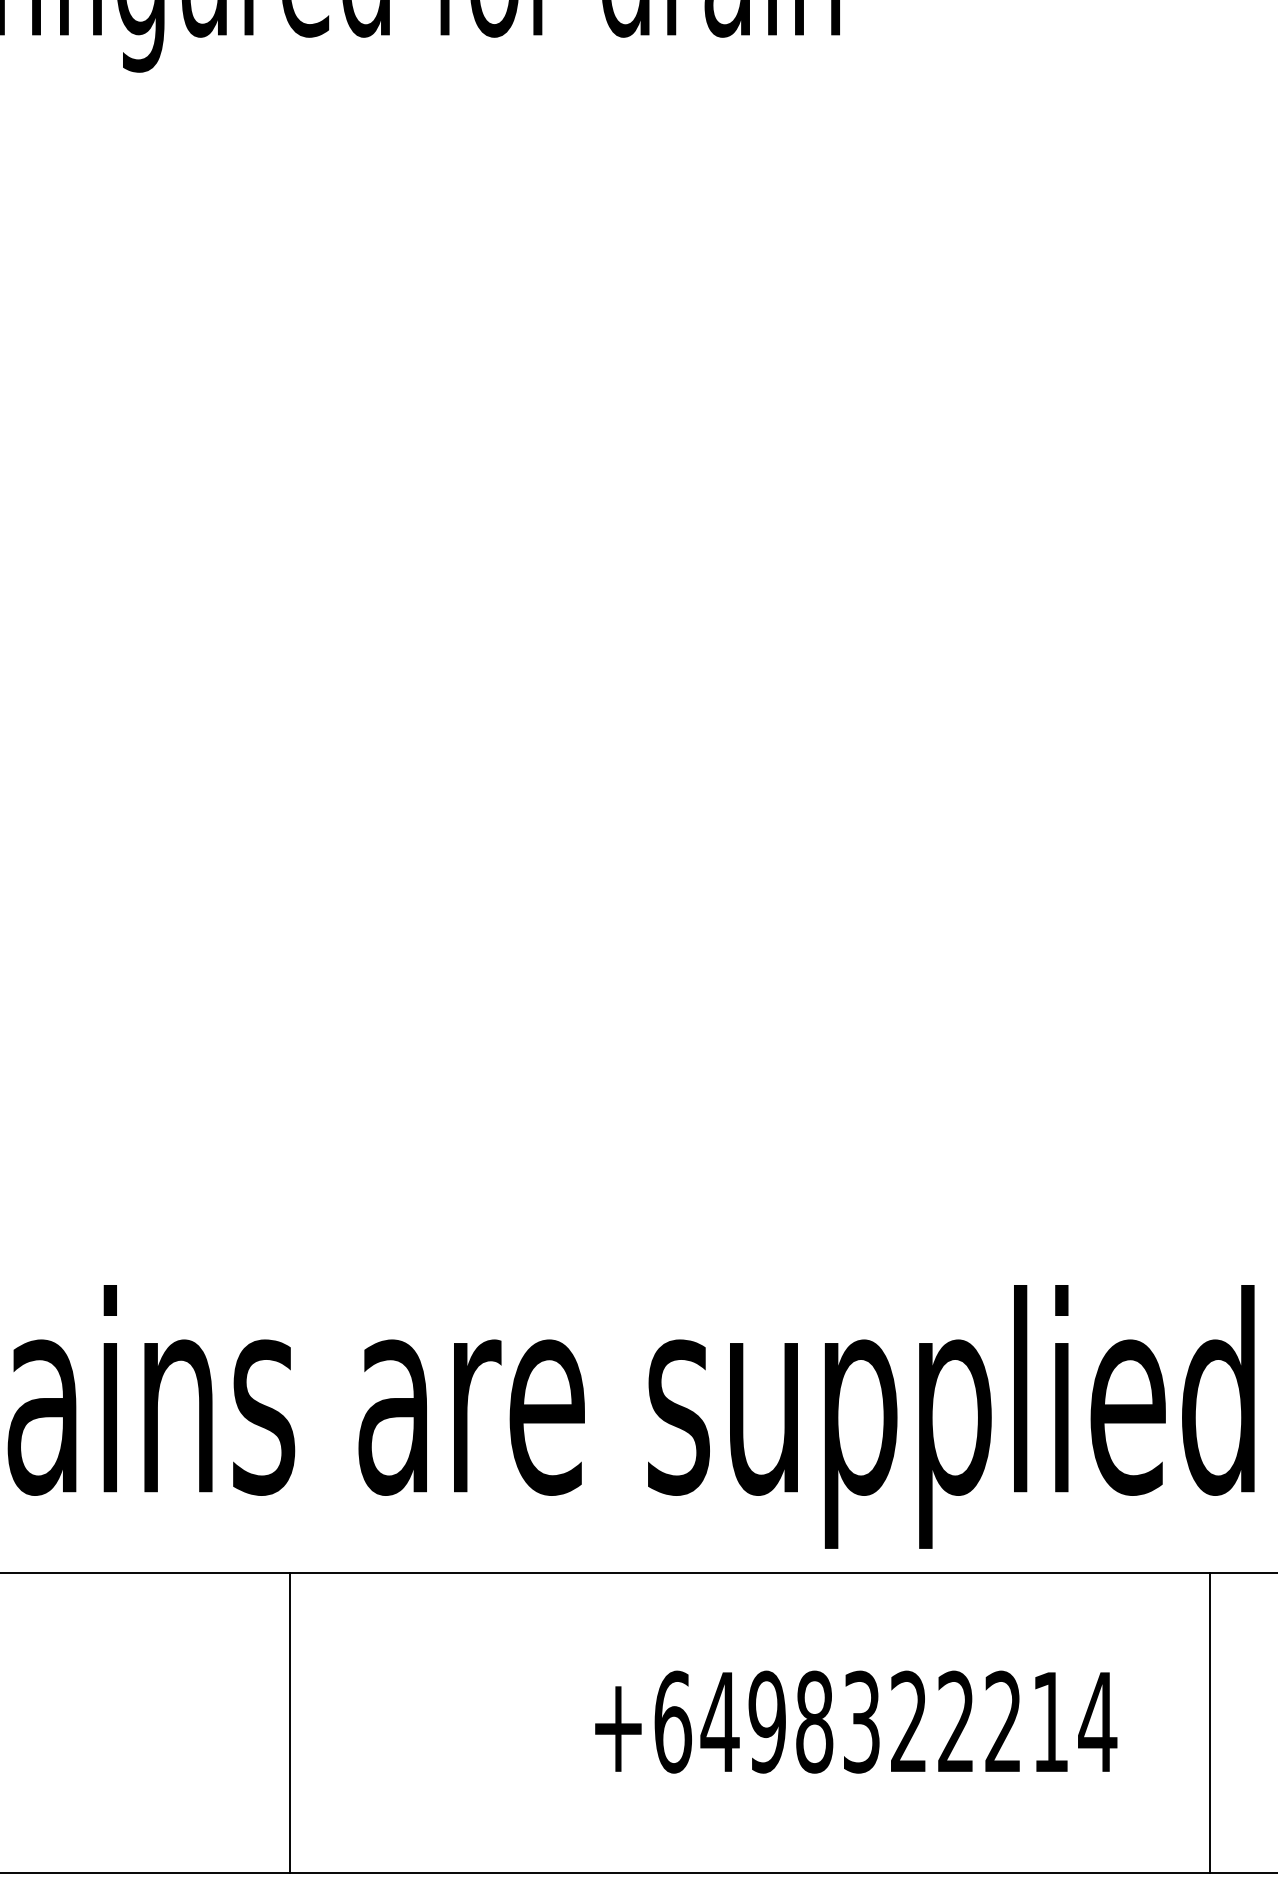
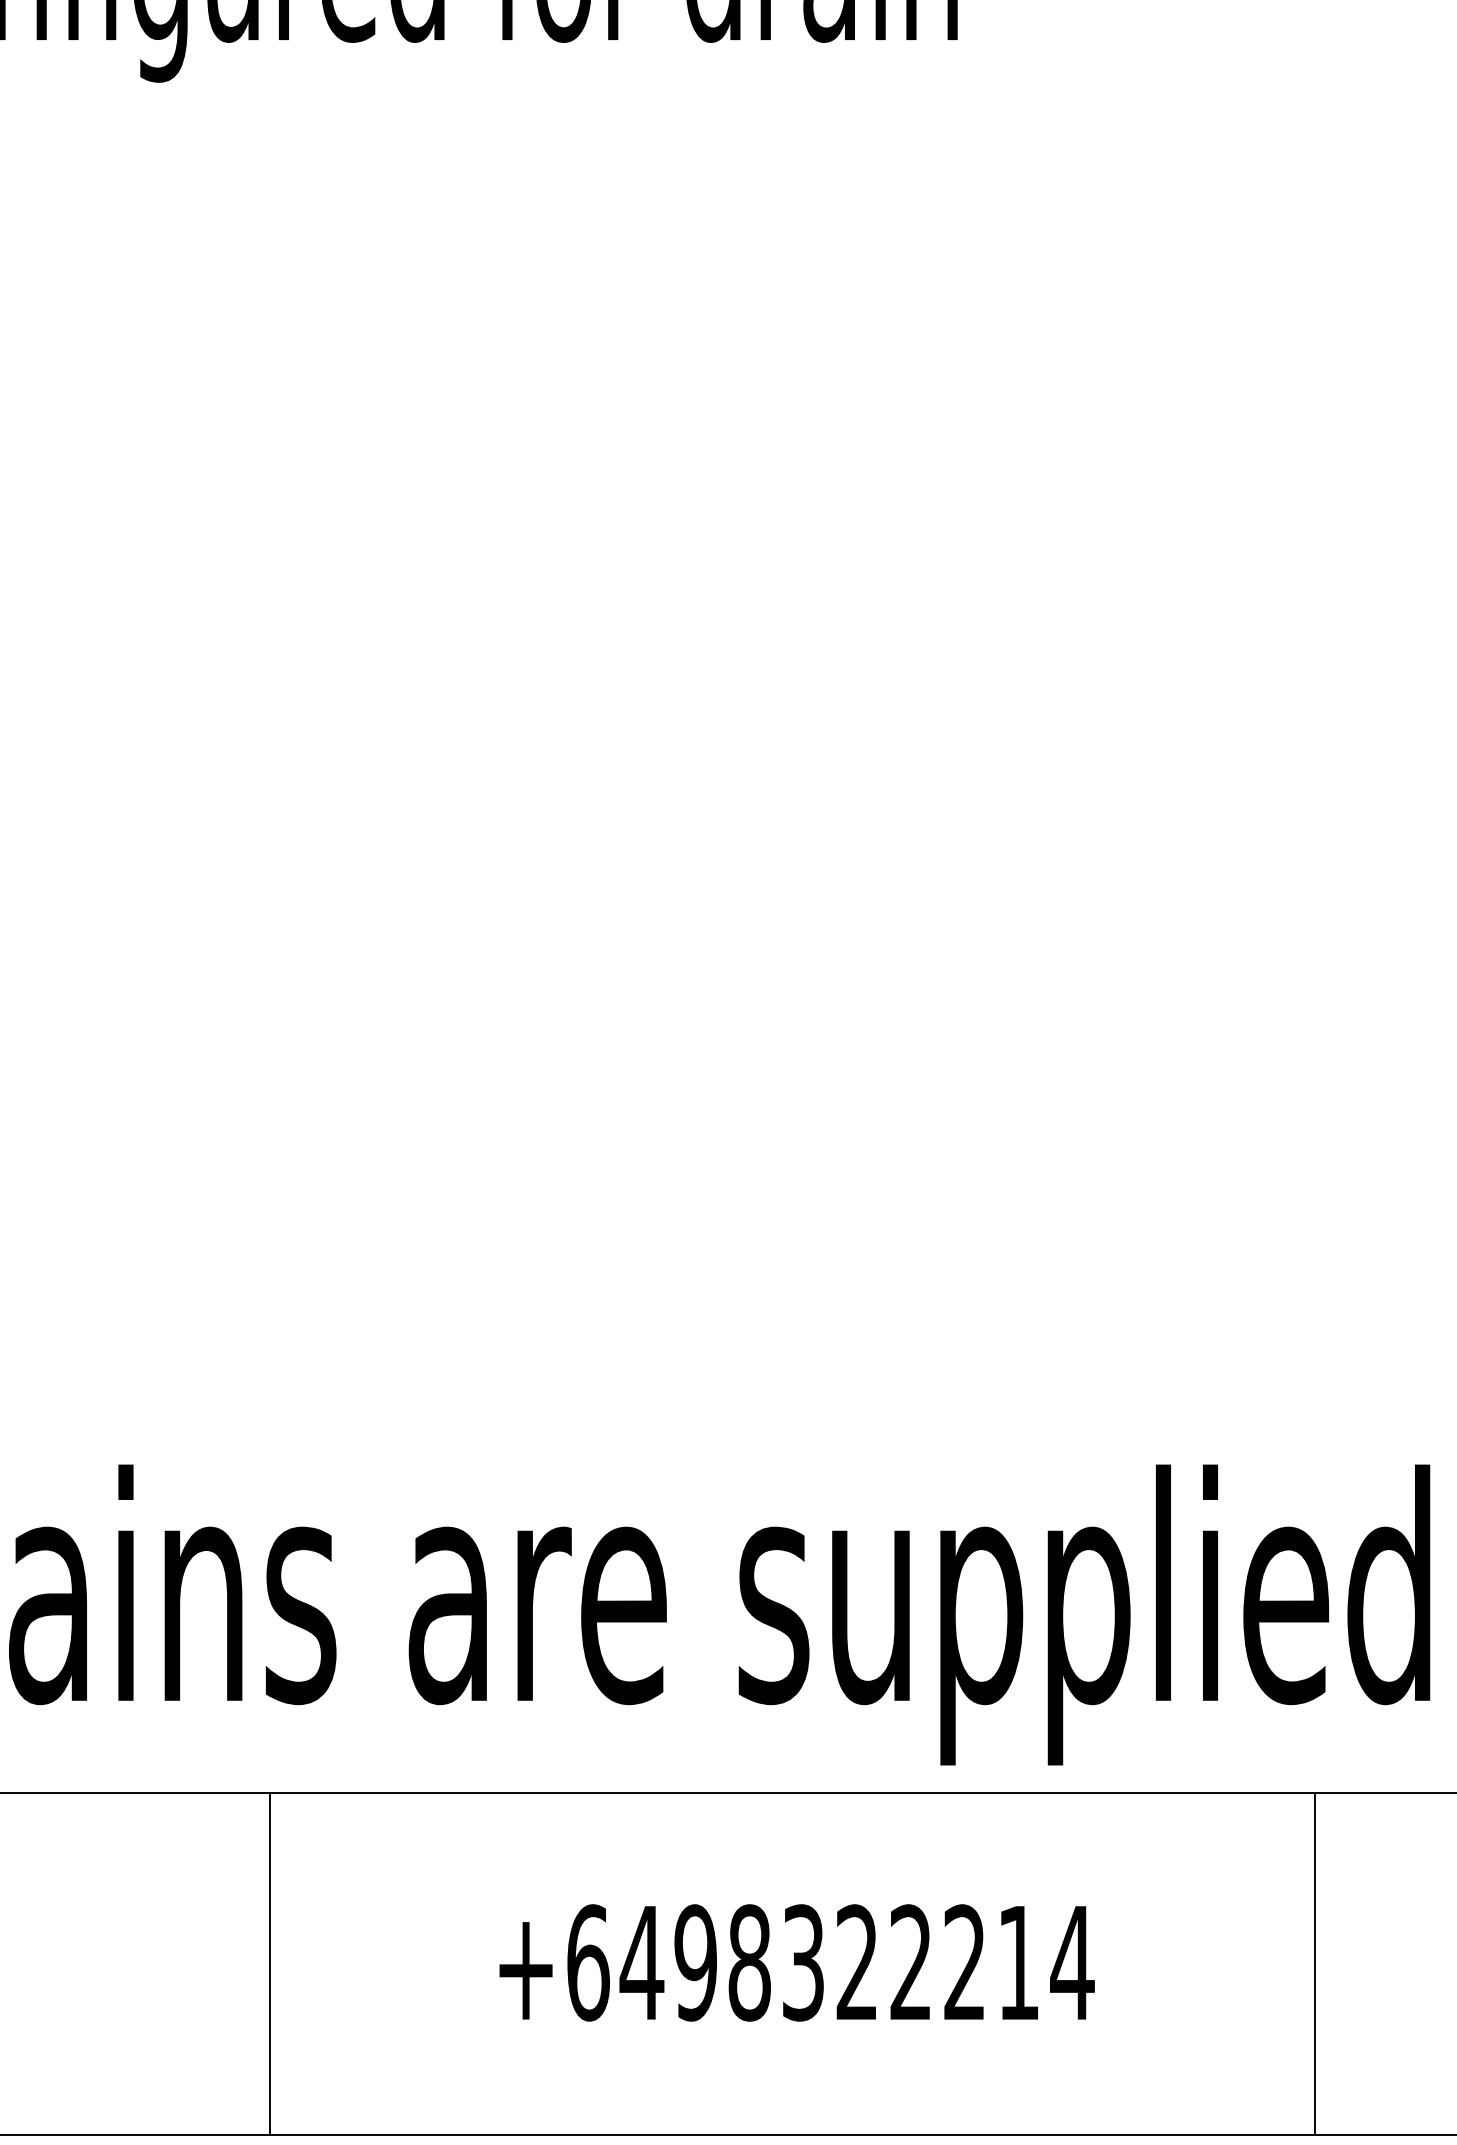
text: (856, 1721) -> (797, 1962), moved
line: (290, 1722) -> (269, 1963), moved
line: (1210, 1722) -> (1314, 1963), moved

